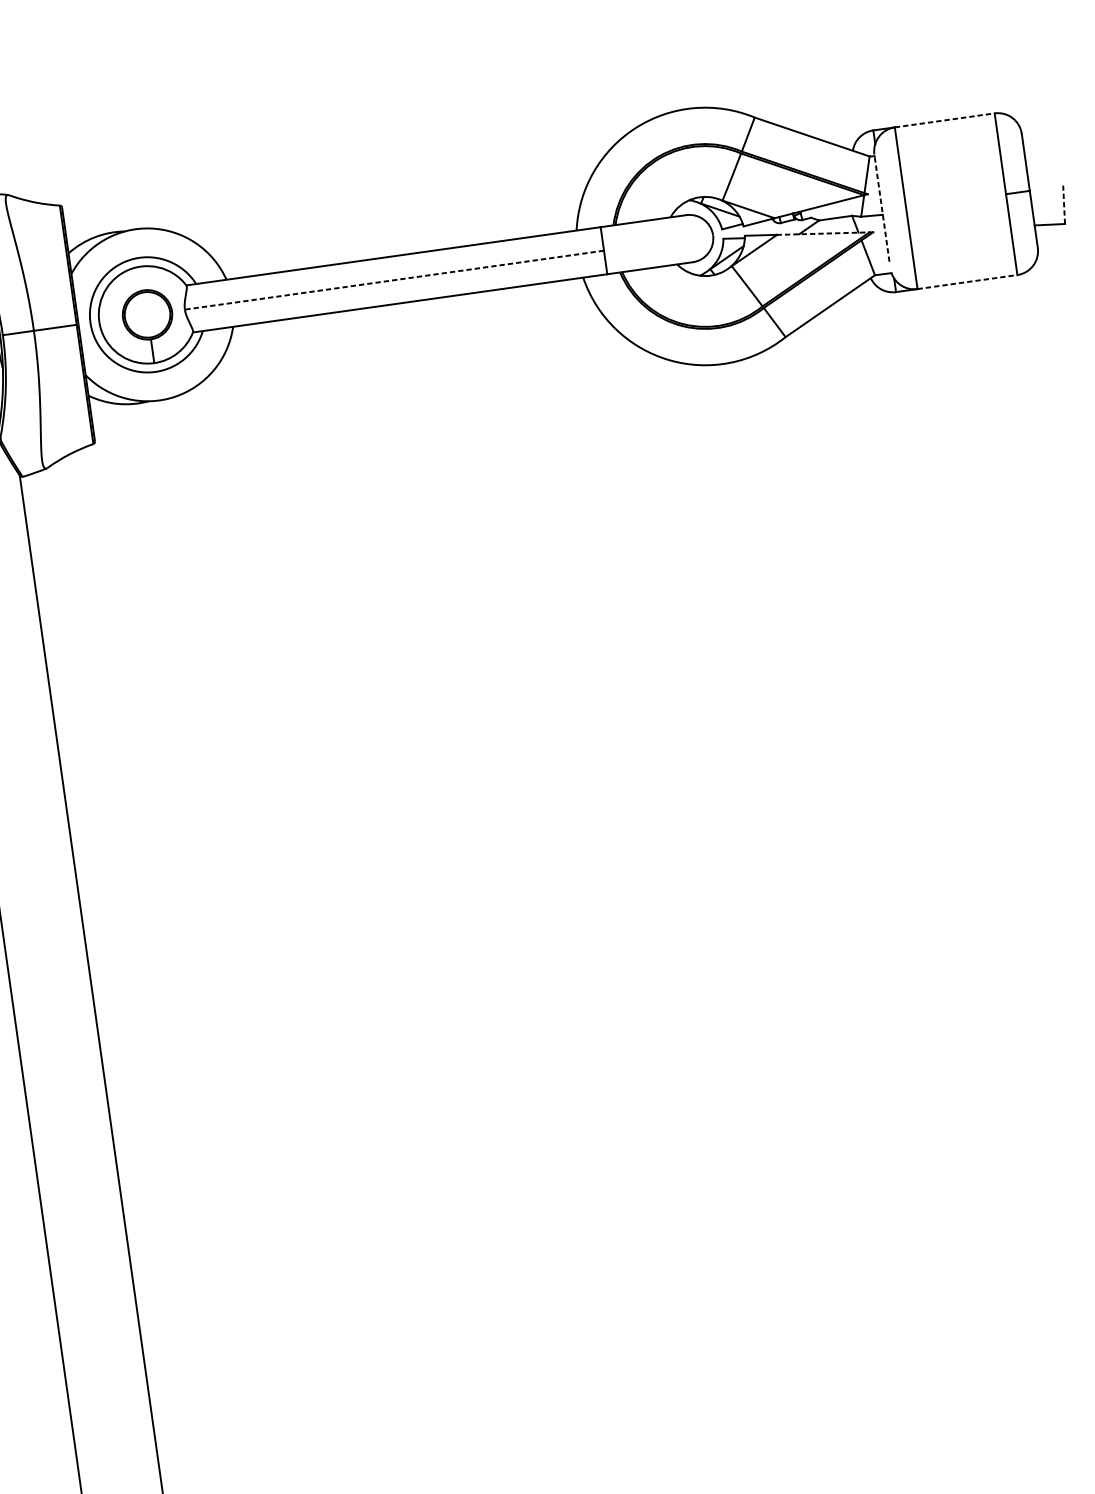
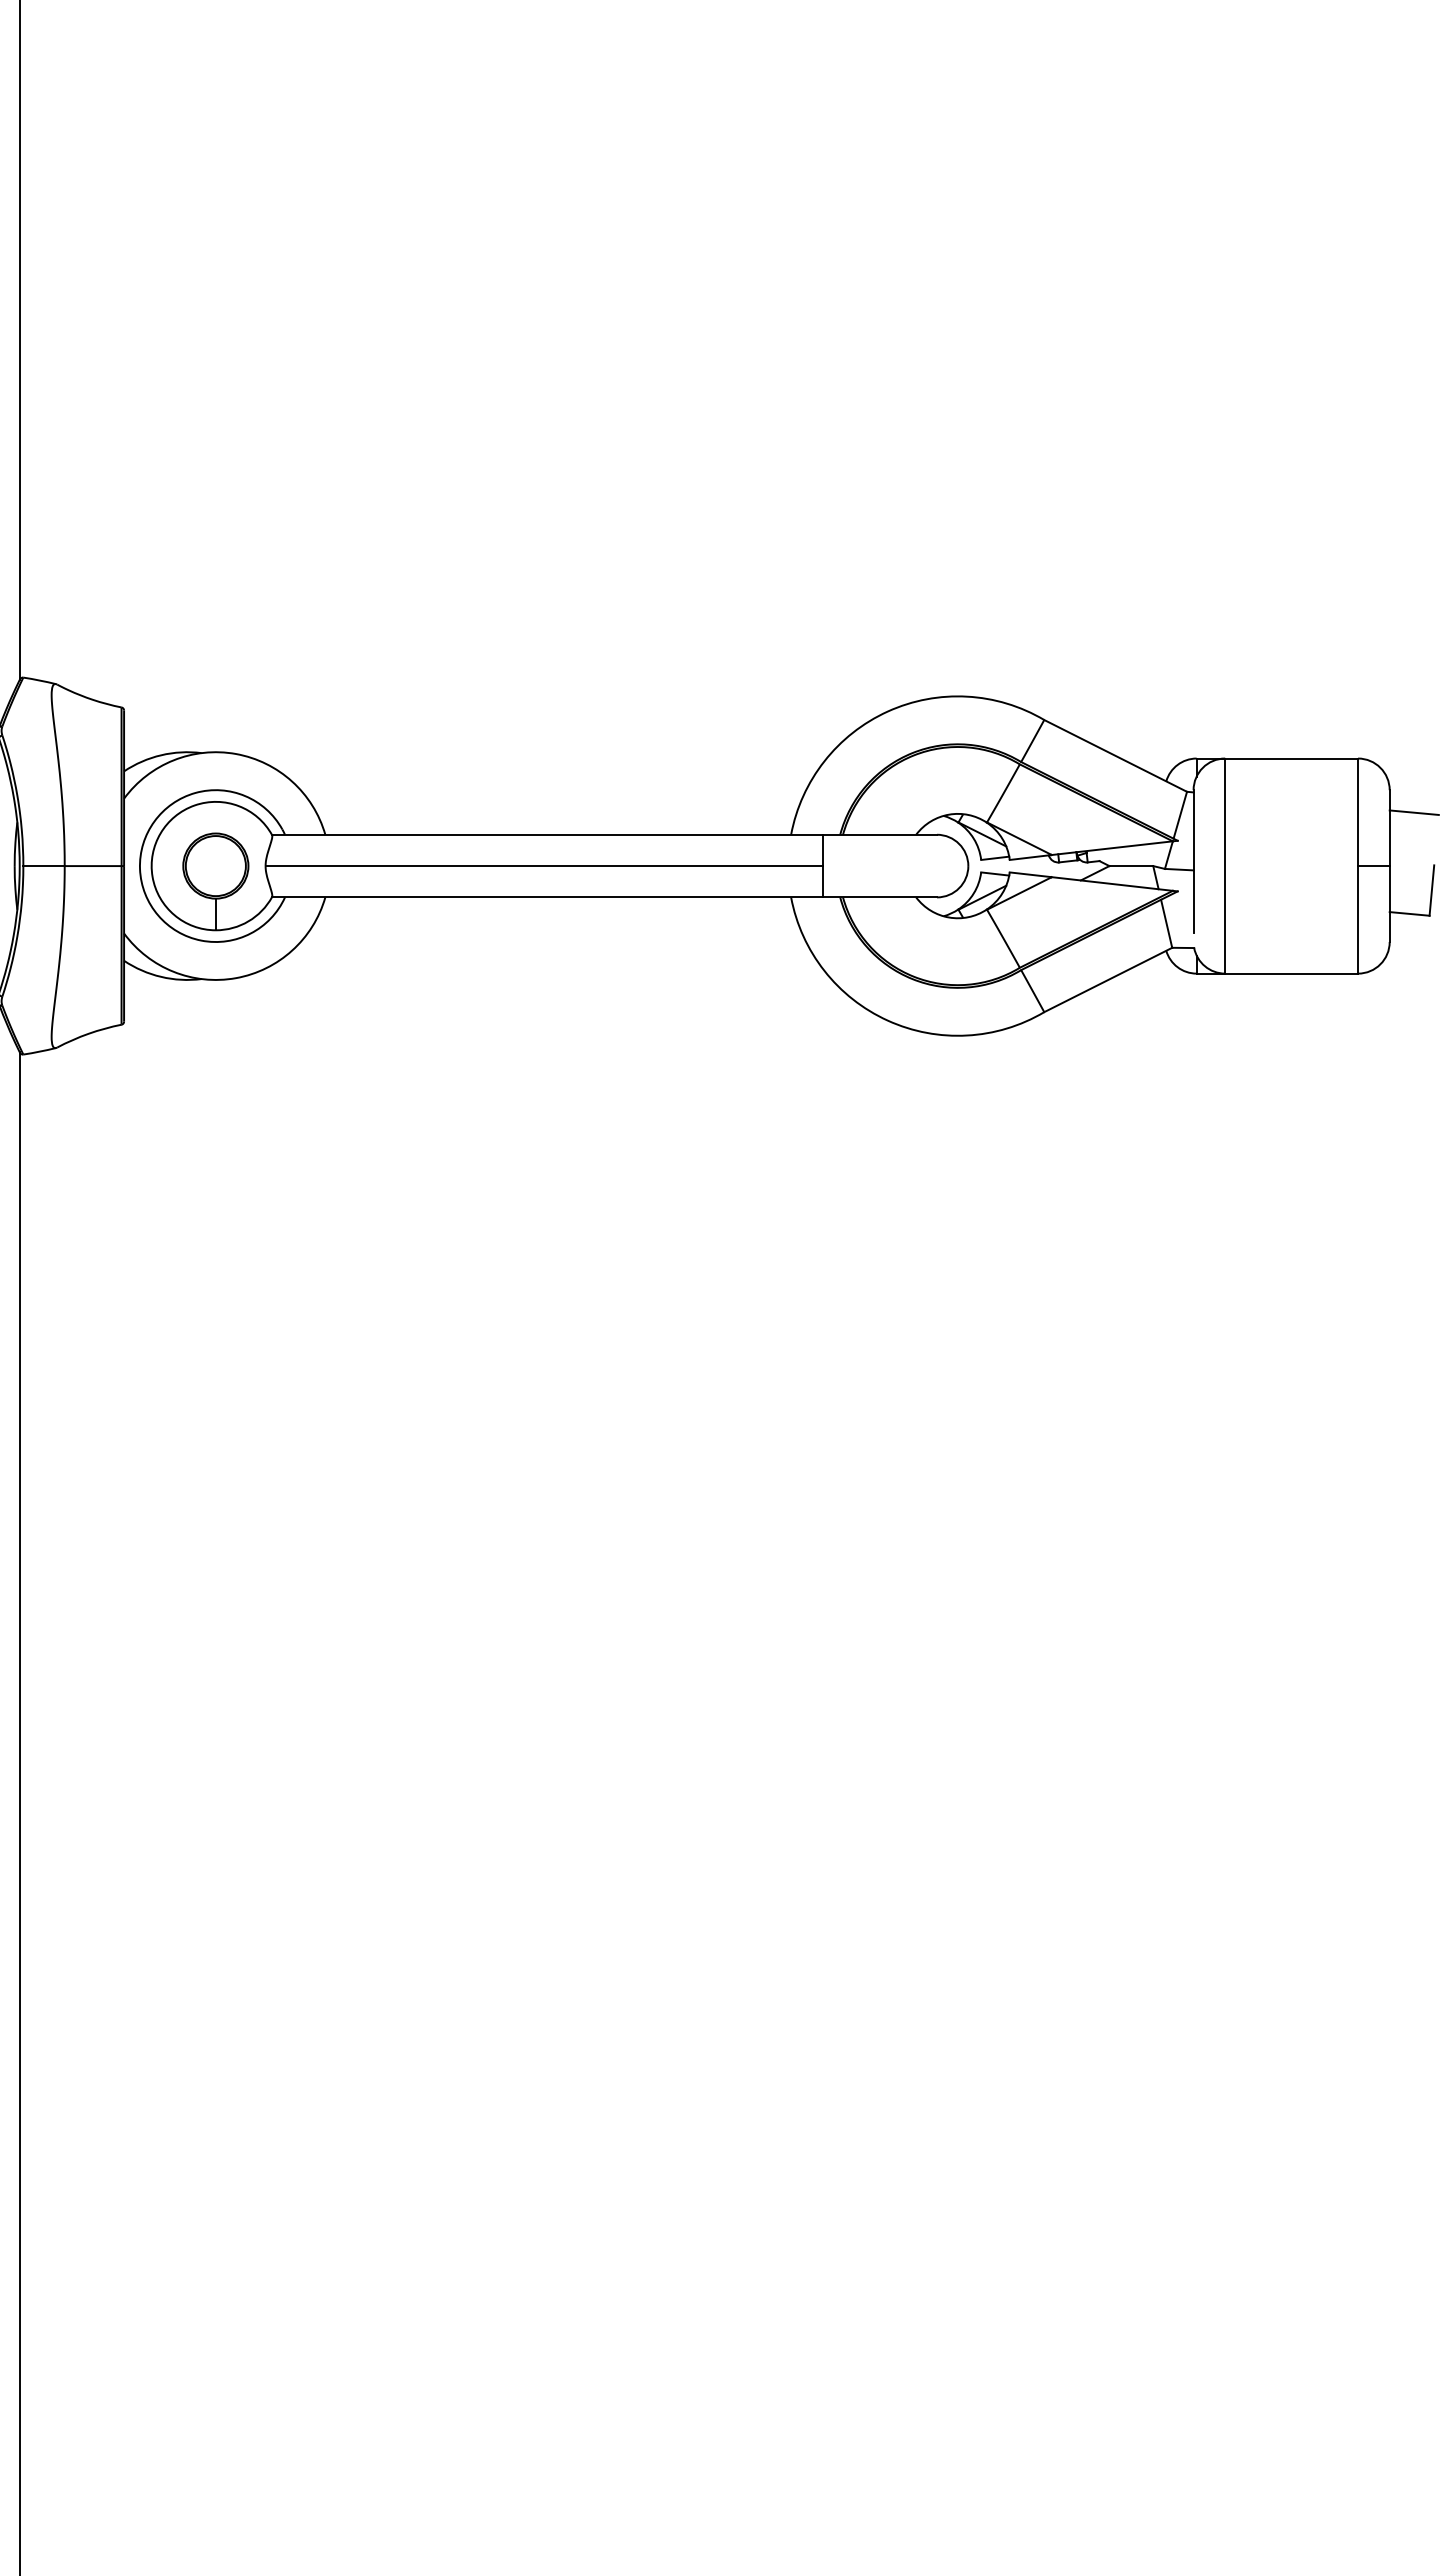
line: (945, 120) -> (1292, 758), dashed -> solid
line: (1042, 148) -> (1413, 812), added
line: (1063, 204) -> (1431, 890), dashed -> solid
line: (881, 208) -> (1193, 861), dashed -> solid
line: (823, 234) -> (1112, 884), dashed -> solid
line: (394, 280) -> (544, 866), dashed -> solid
line: (968, 281) -> (1292, 973), dashed -> solid

